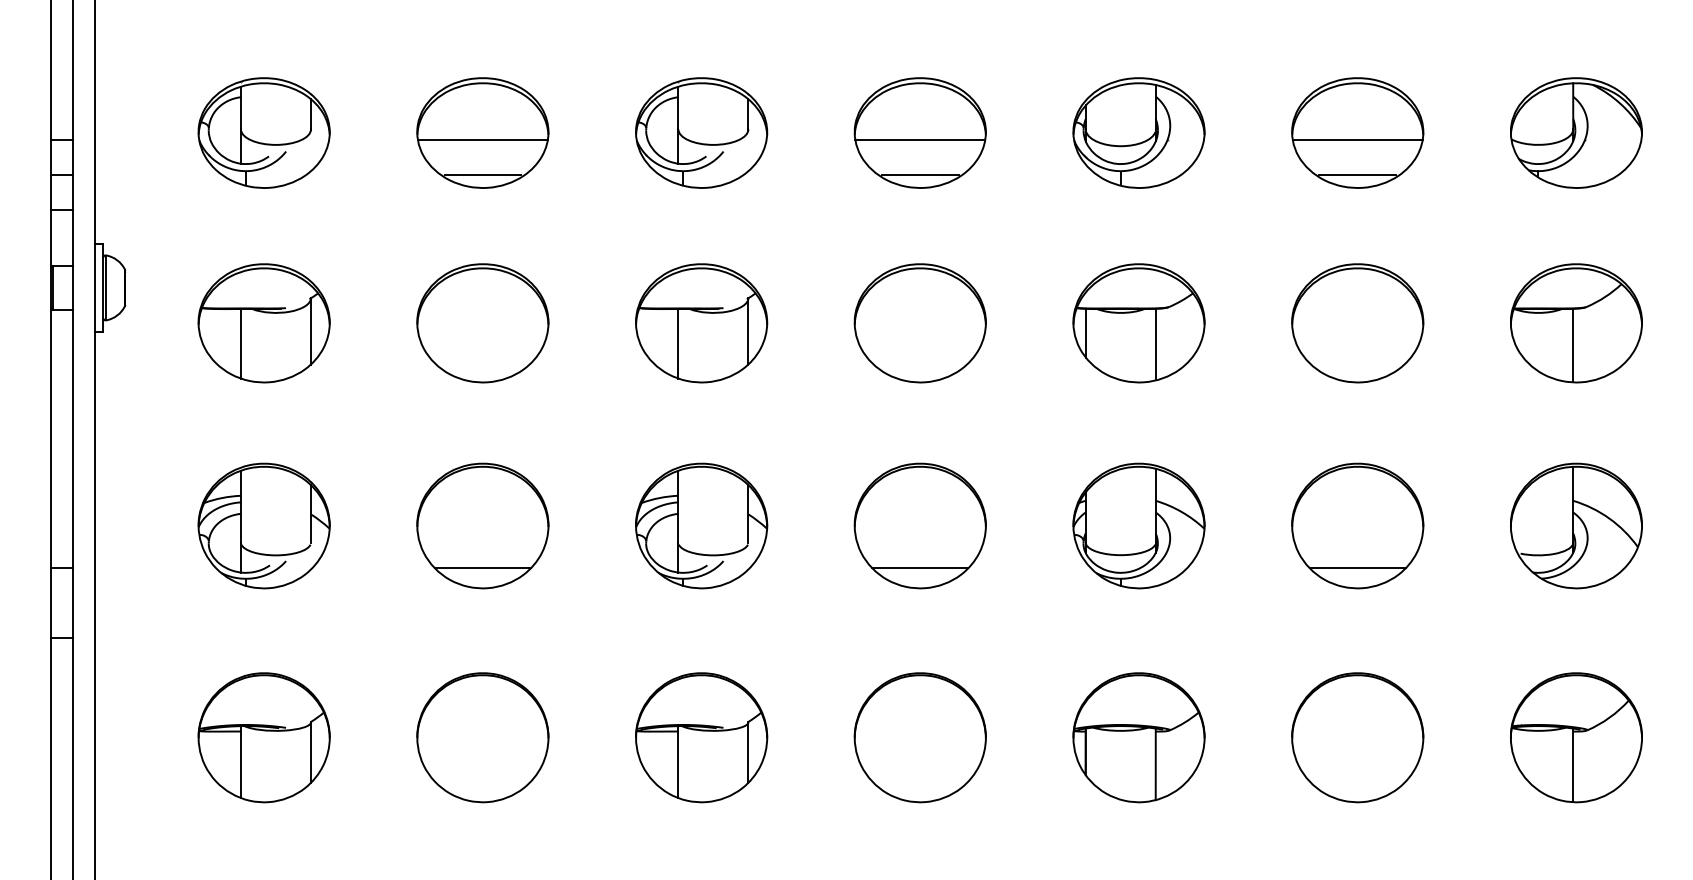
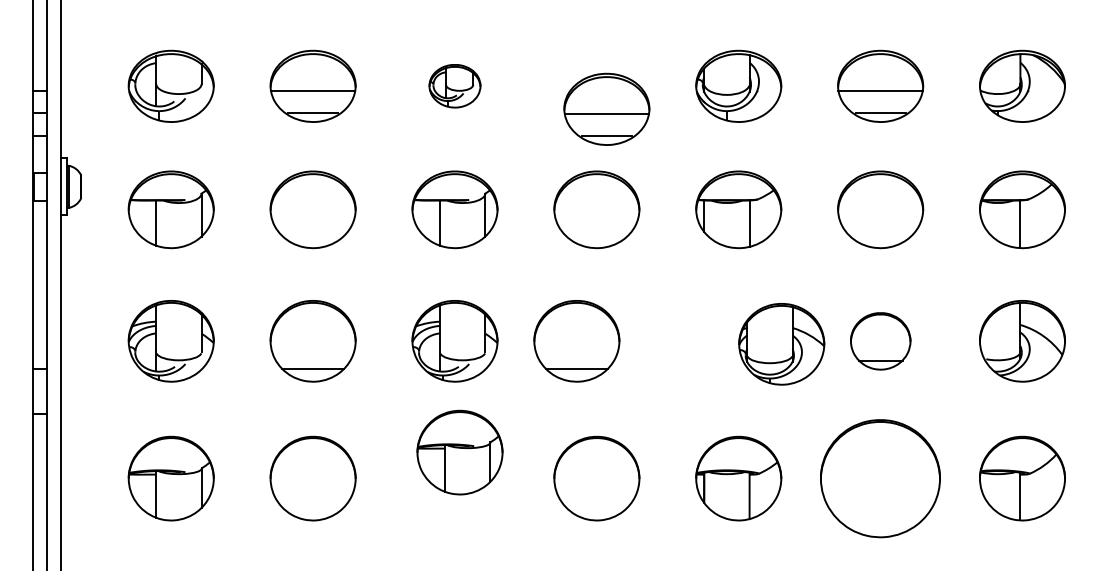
part: (700, 131) -> (454, 85), size x0.6
part: (919, 131) -> (606, 108), moved
part: (919, 526) -> (576, 341), moved
part: (1138, 526) -> (781, 344), moved
part: (1357, 526) -> (880, 341), size x0.7
part: (700, 737) -> (459, 452), moved
part: (1357, 737) -> (880, 478), size x1.4

